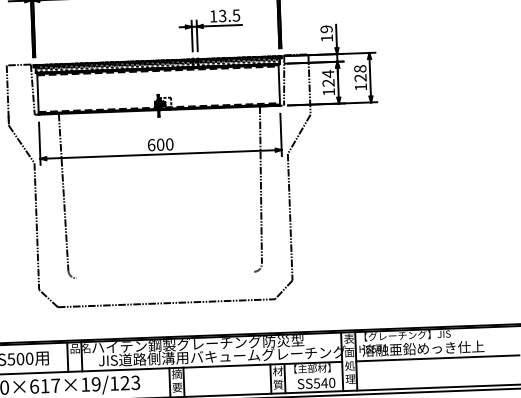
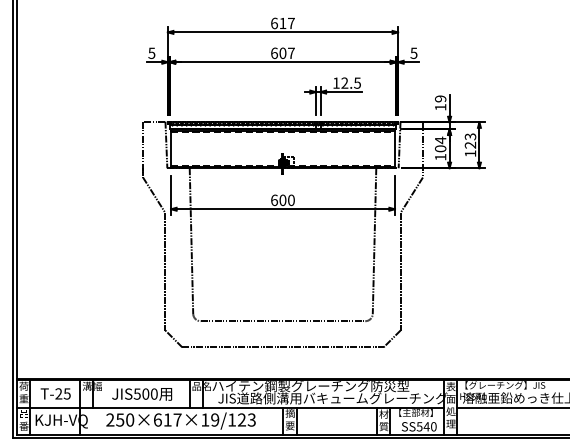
text: (222, 16) -> (344, 83), 13.5 -> 12.5
text: (360, 68) -> (470, 136), 128 -> 123
text: (328, 82) -> (440, 148), 124 -> 104
line: (164, 275) -> (282, 321), added

